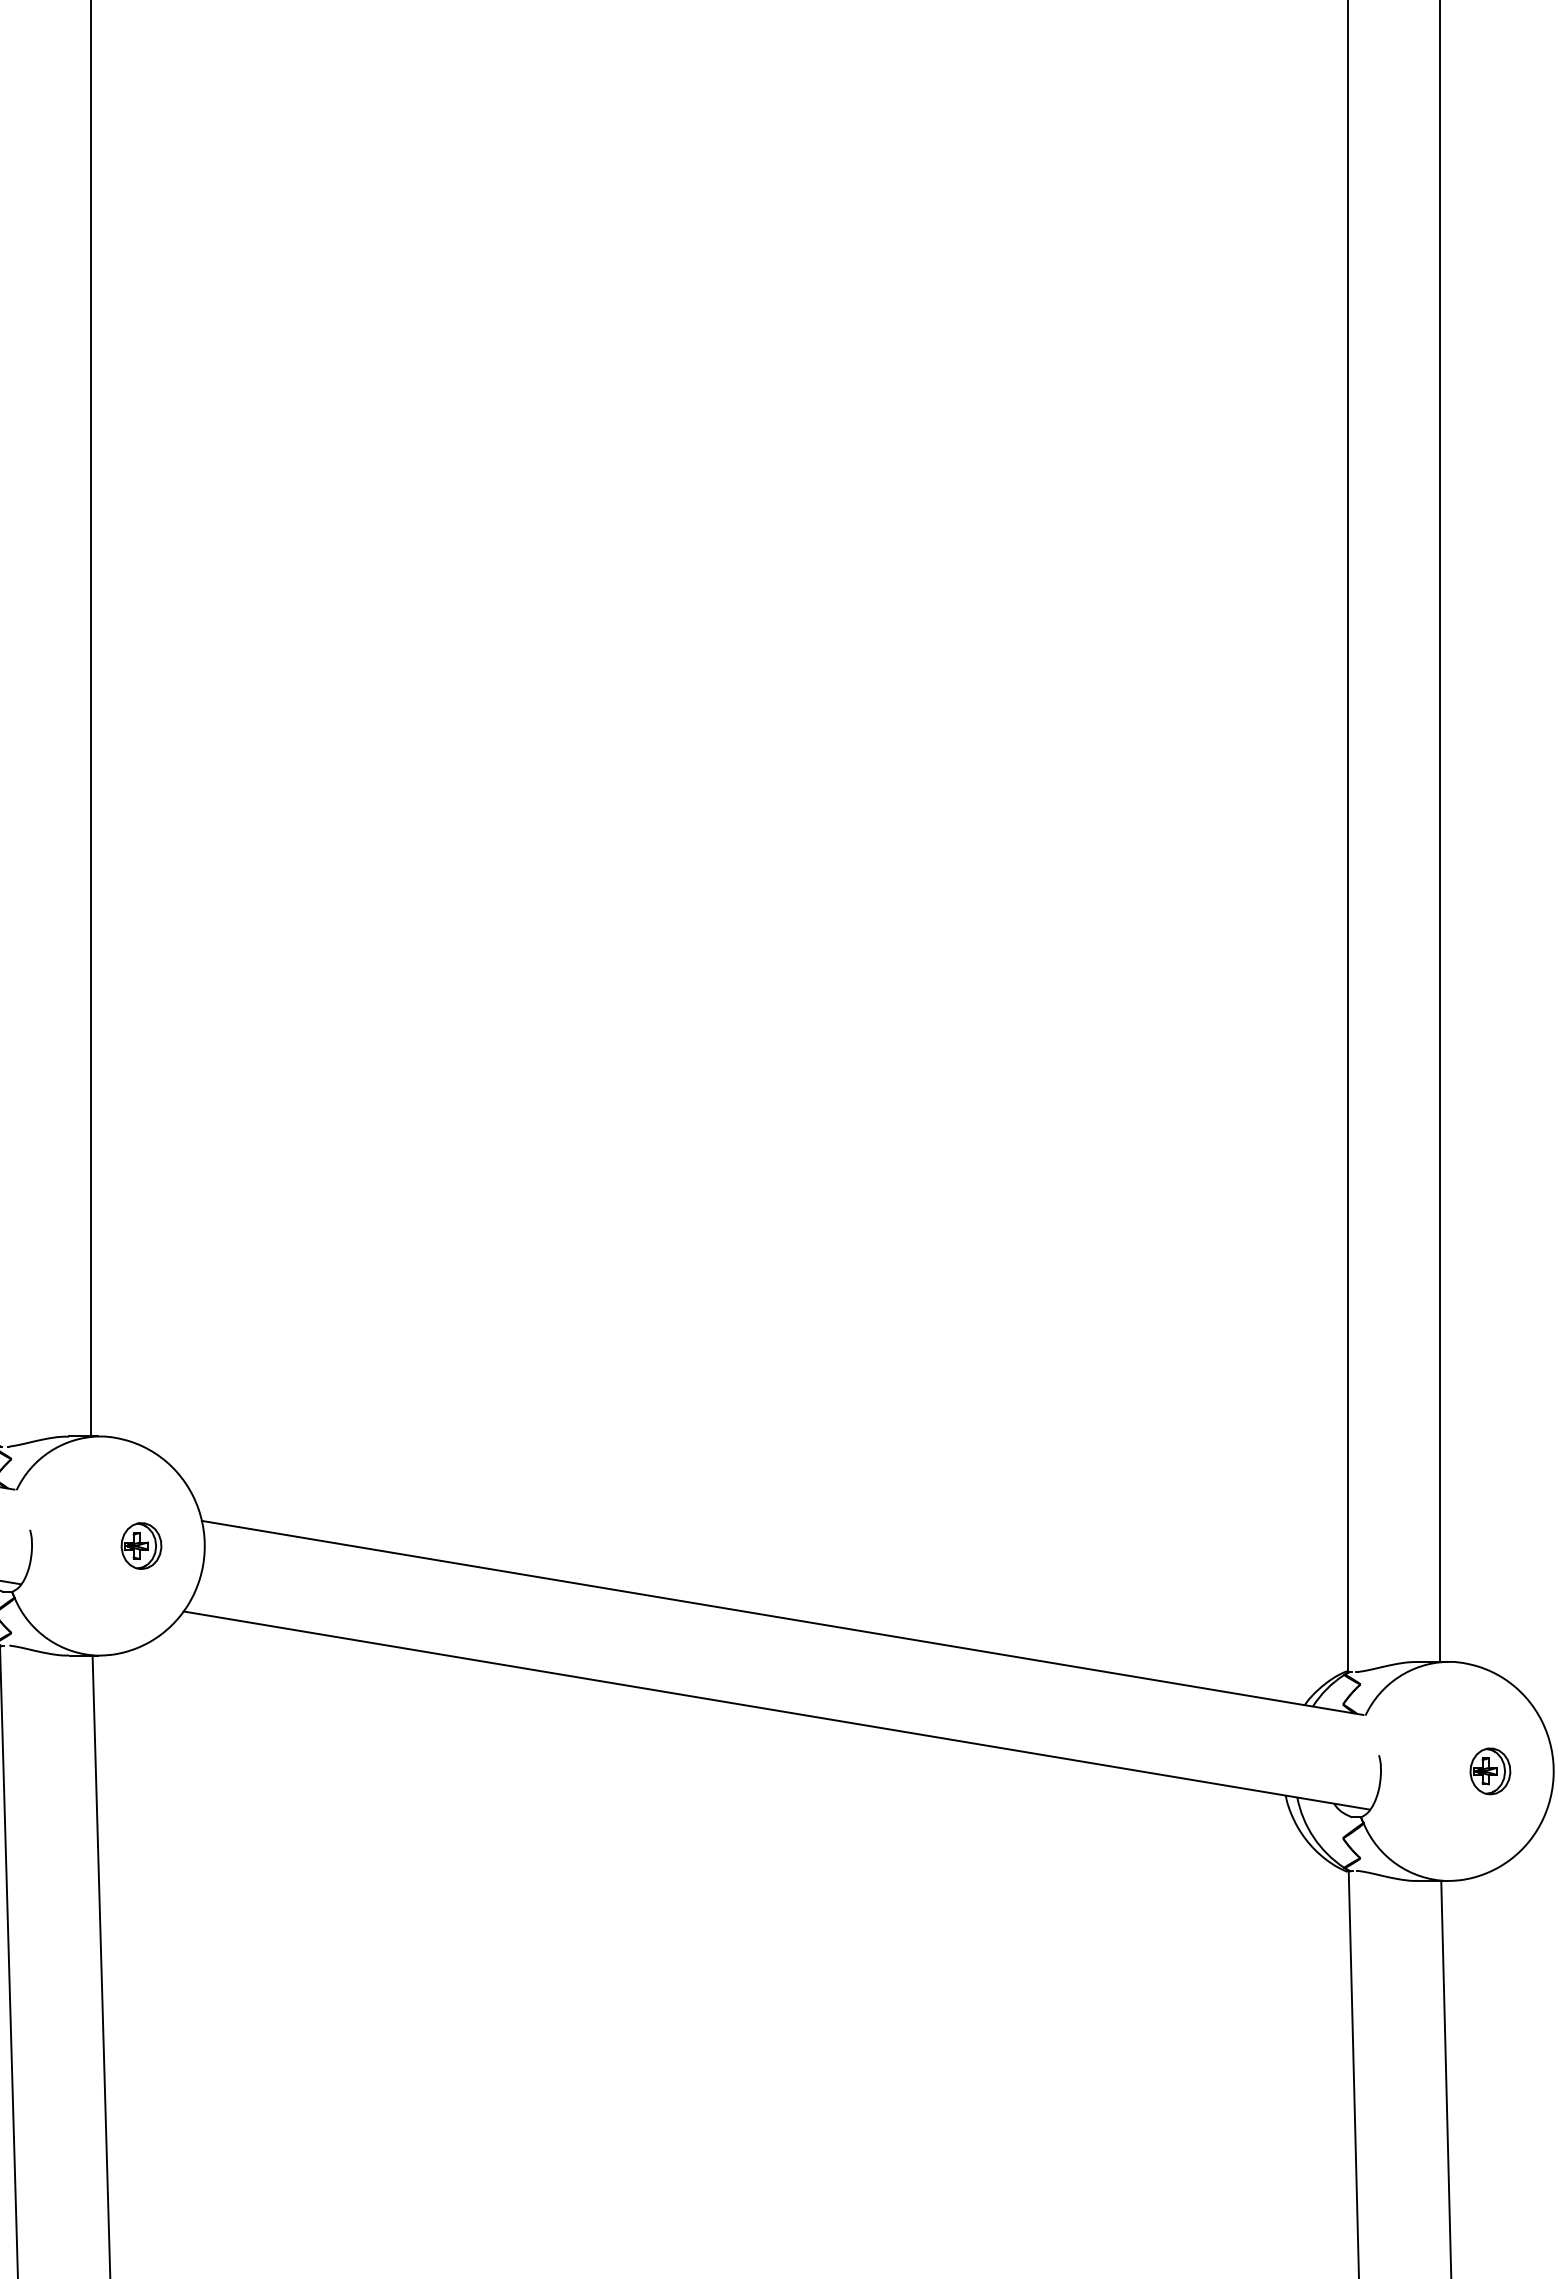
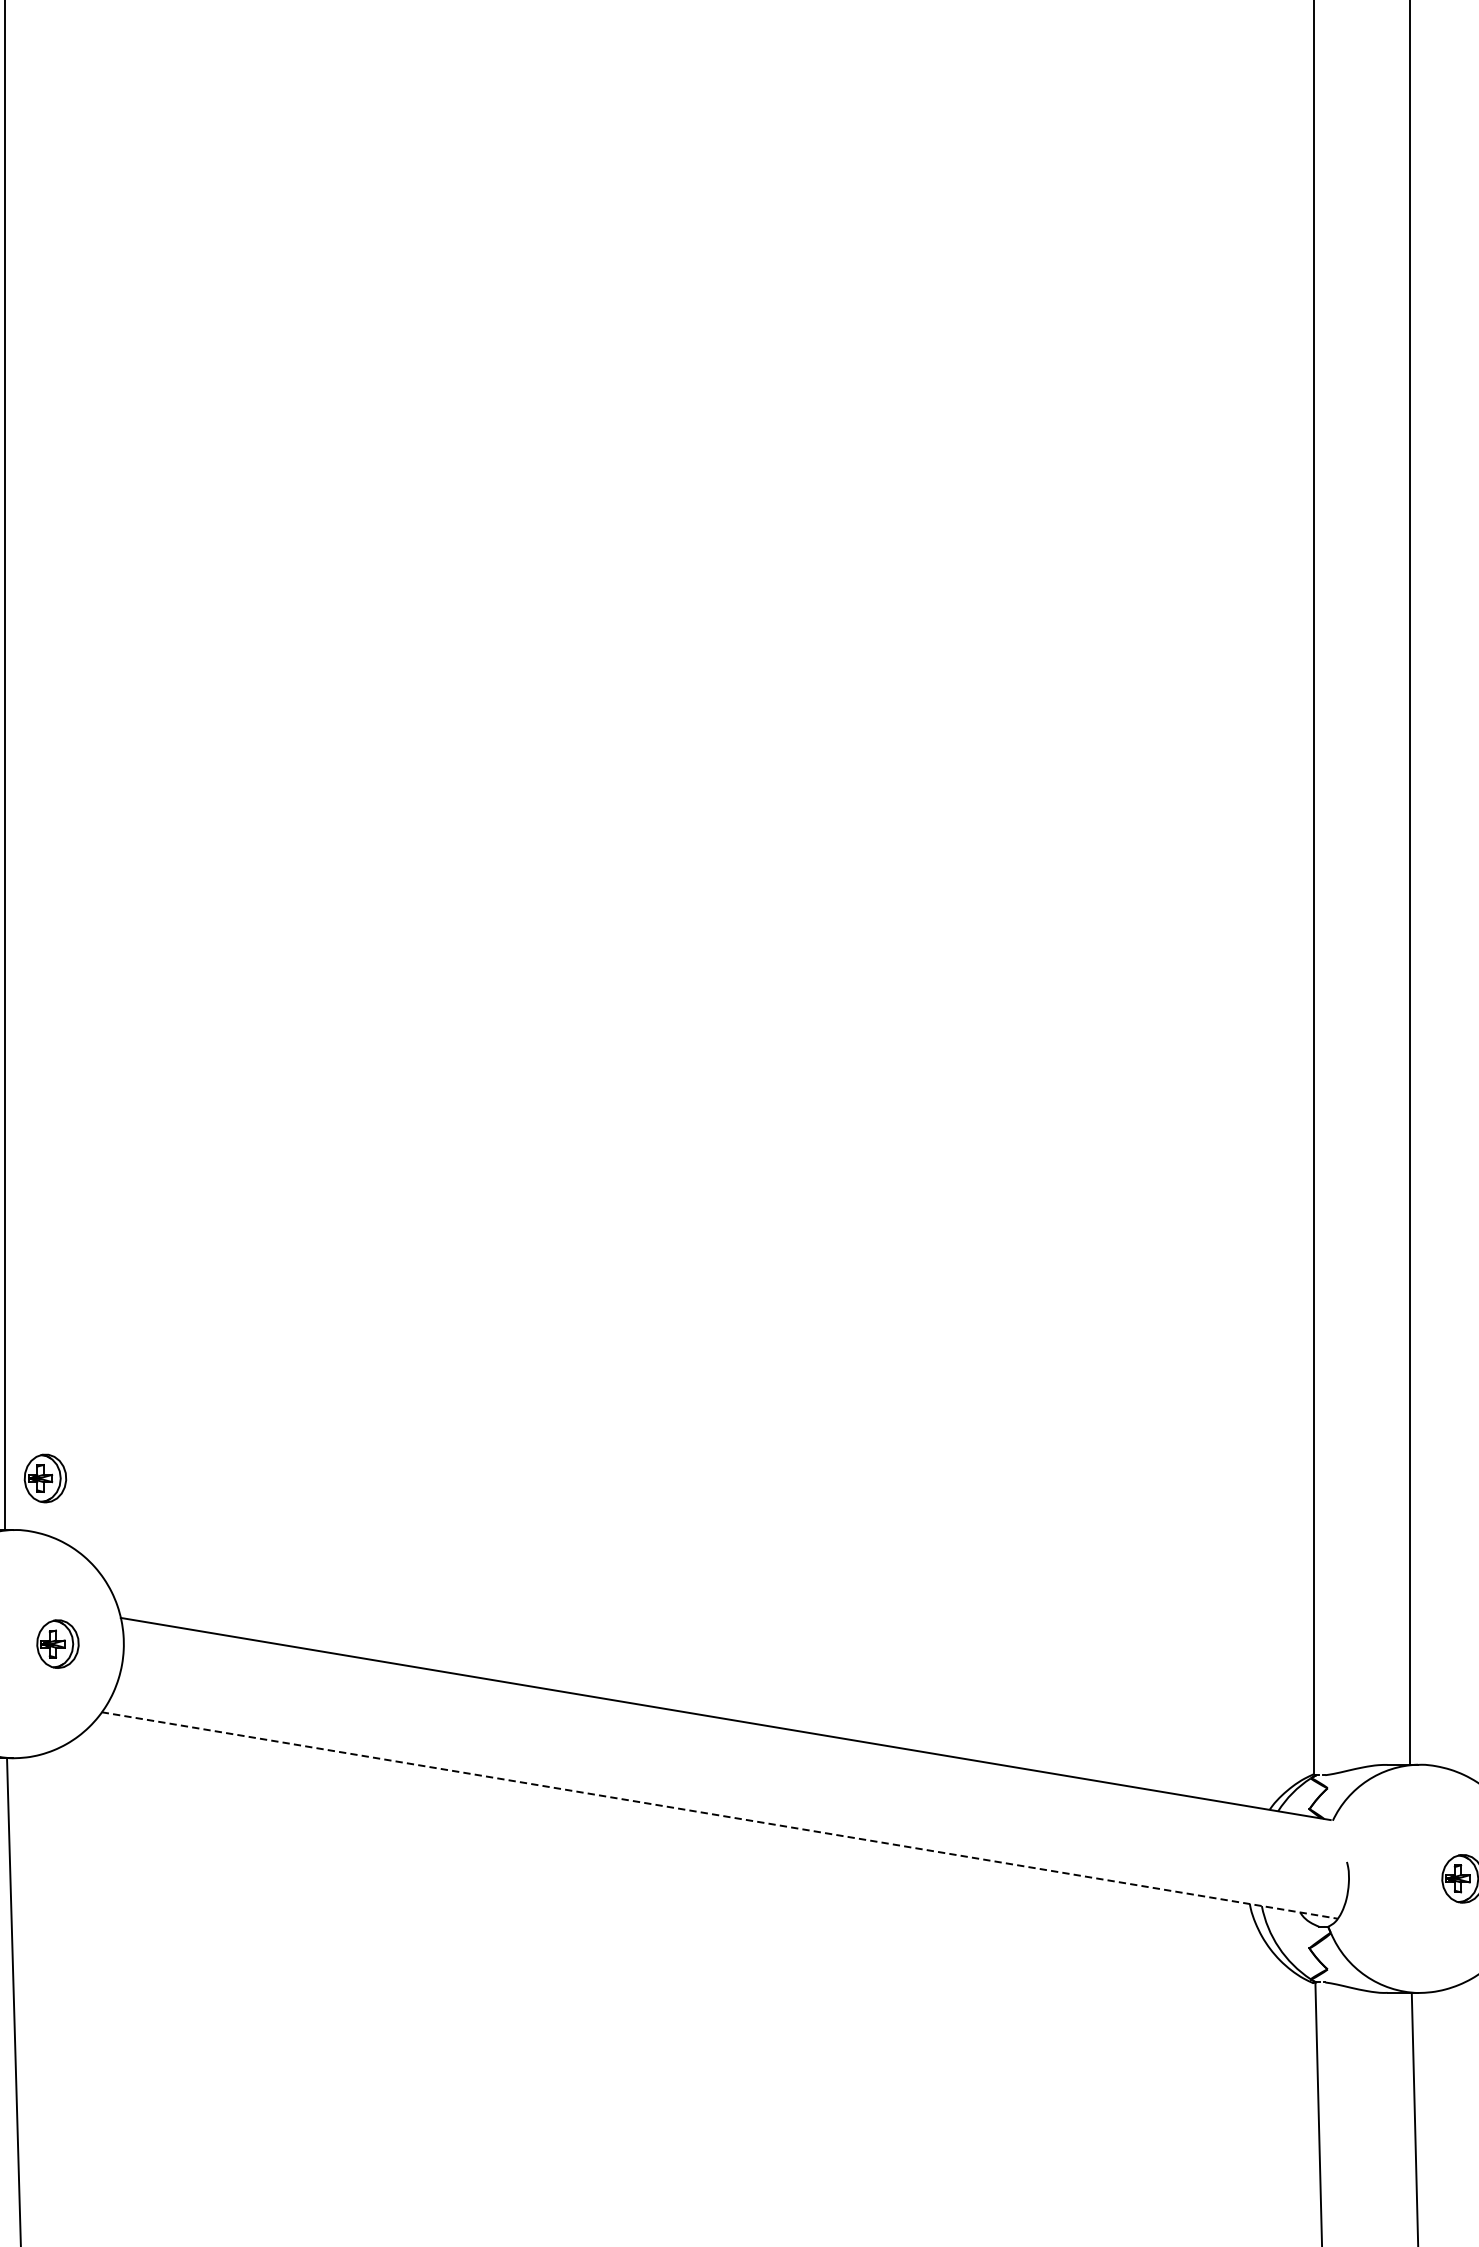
part: (129, 1386) -> (45, 1477), added
line: (777, 1710) -> (720, 1815), solid -> dashed

